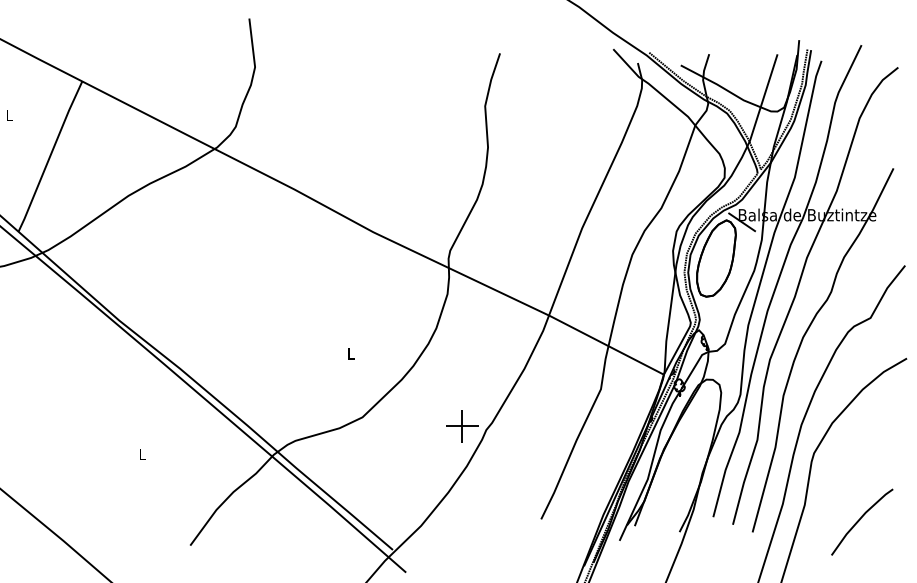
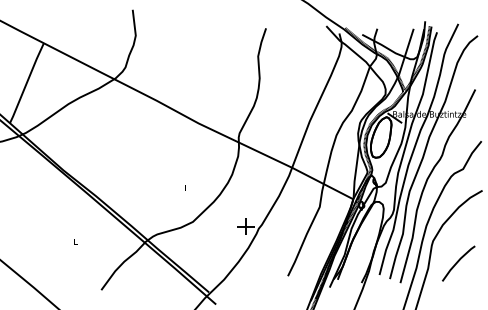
line: (861, 519) -> (458, 262), moved

